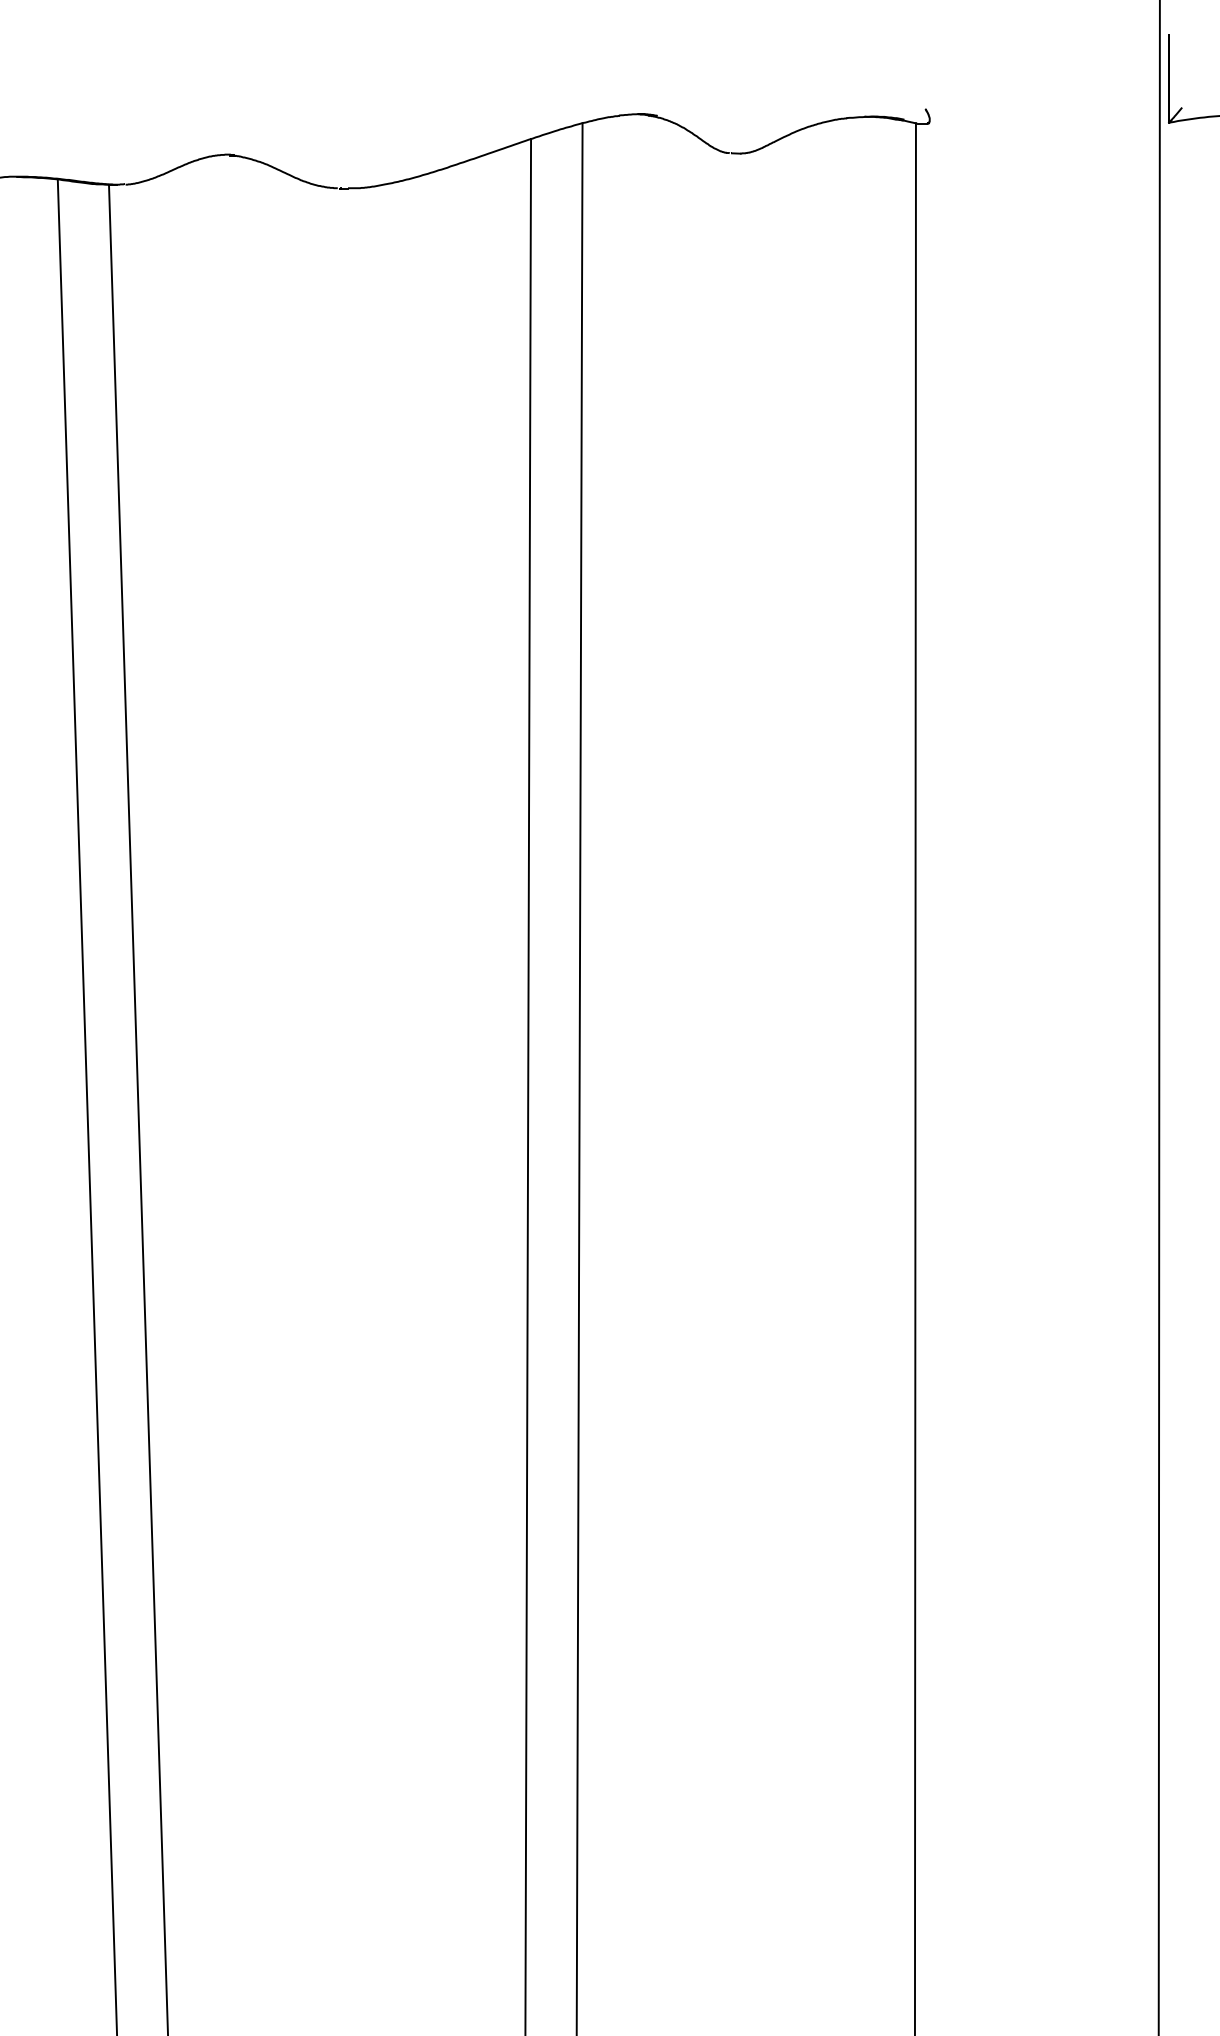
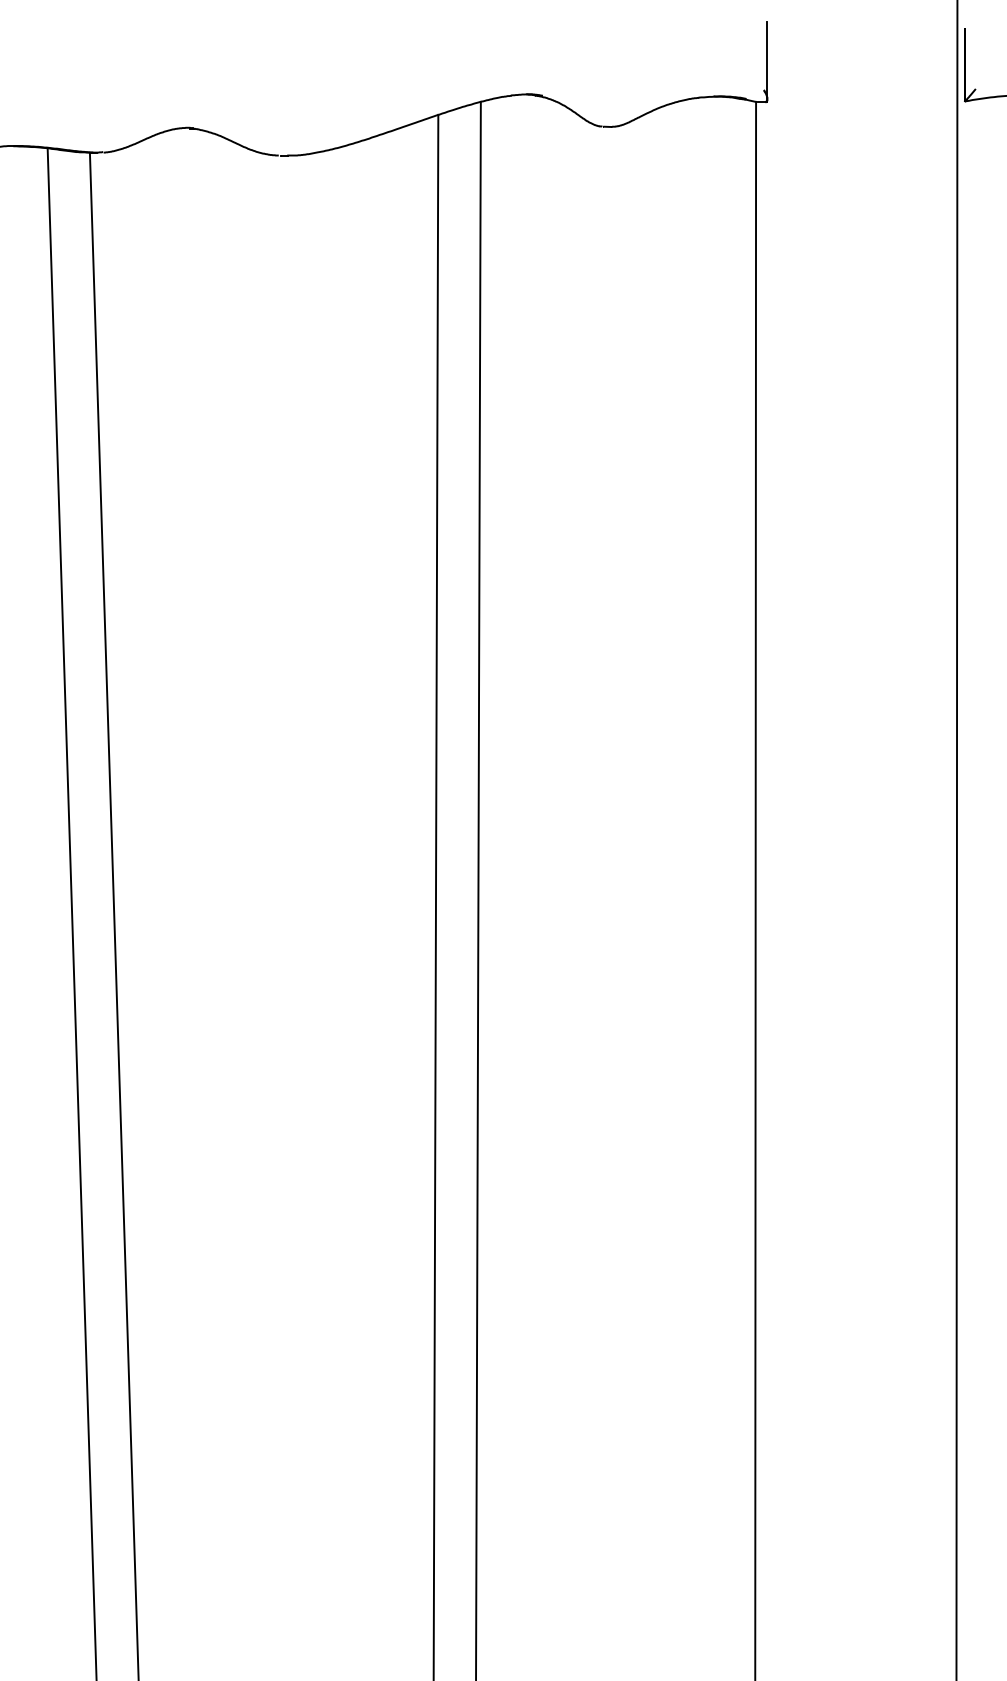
line: (929, 73) -> (767, 60), added

